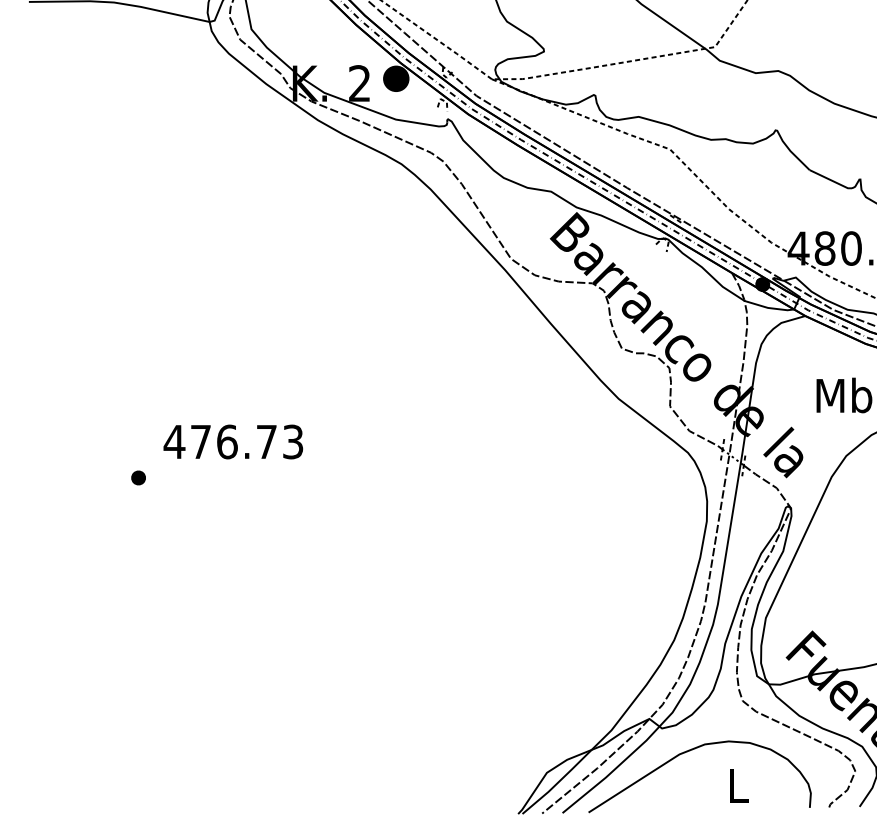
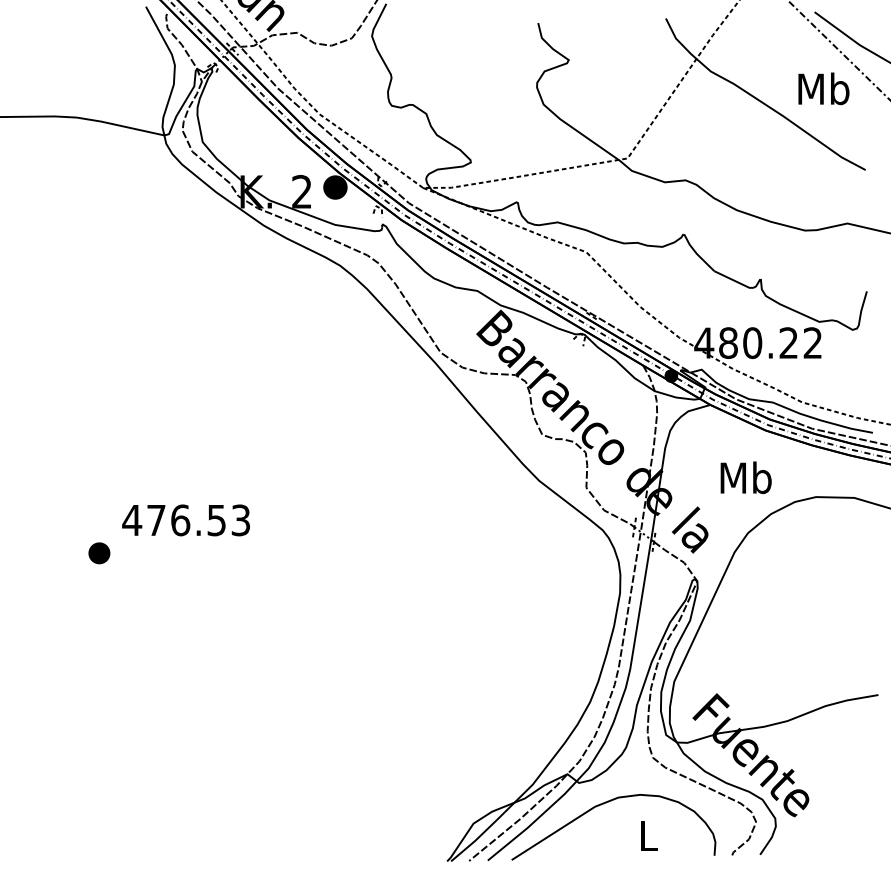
text: (266, 442) -> (216, 520), 476.73 -> 476.53
part: (137, 478) -> (98, 553), size x1.6

